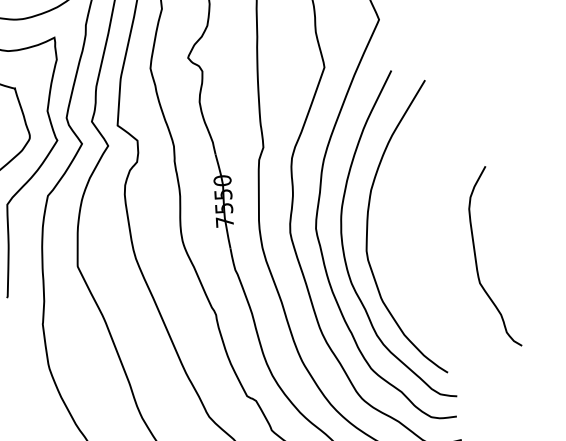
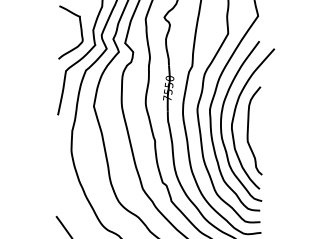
curve: (477, 260) -> (248, 130), moved

